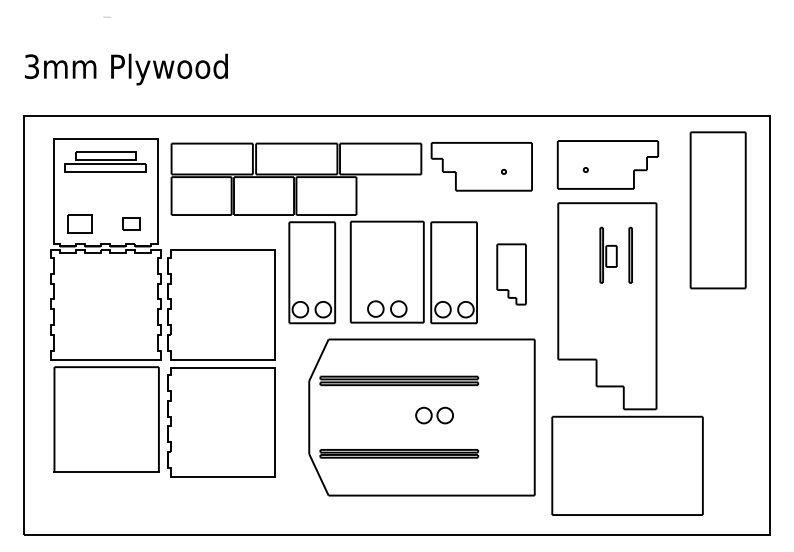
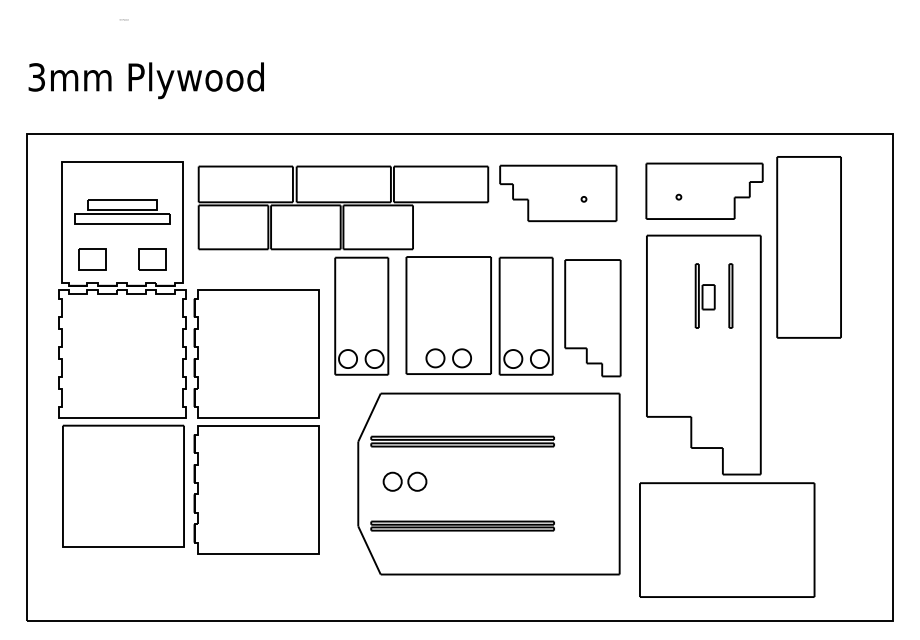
part: (105, 161) -> (122, 211), moved
part: (717, 210) -> (808, 247), moved
part: (131, 223) -> (152, 259), size x1.43
part: (511, 274) -> (592, 318), size x1.67
part: (434, 415) -> (404, 481), moved

